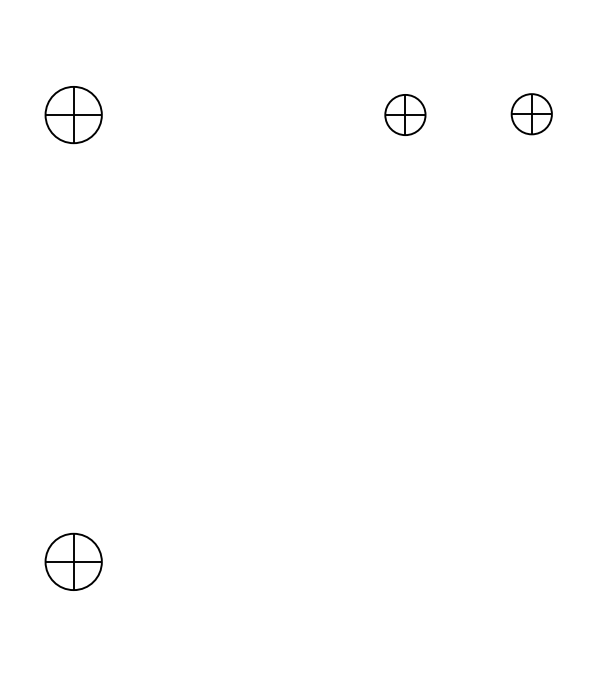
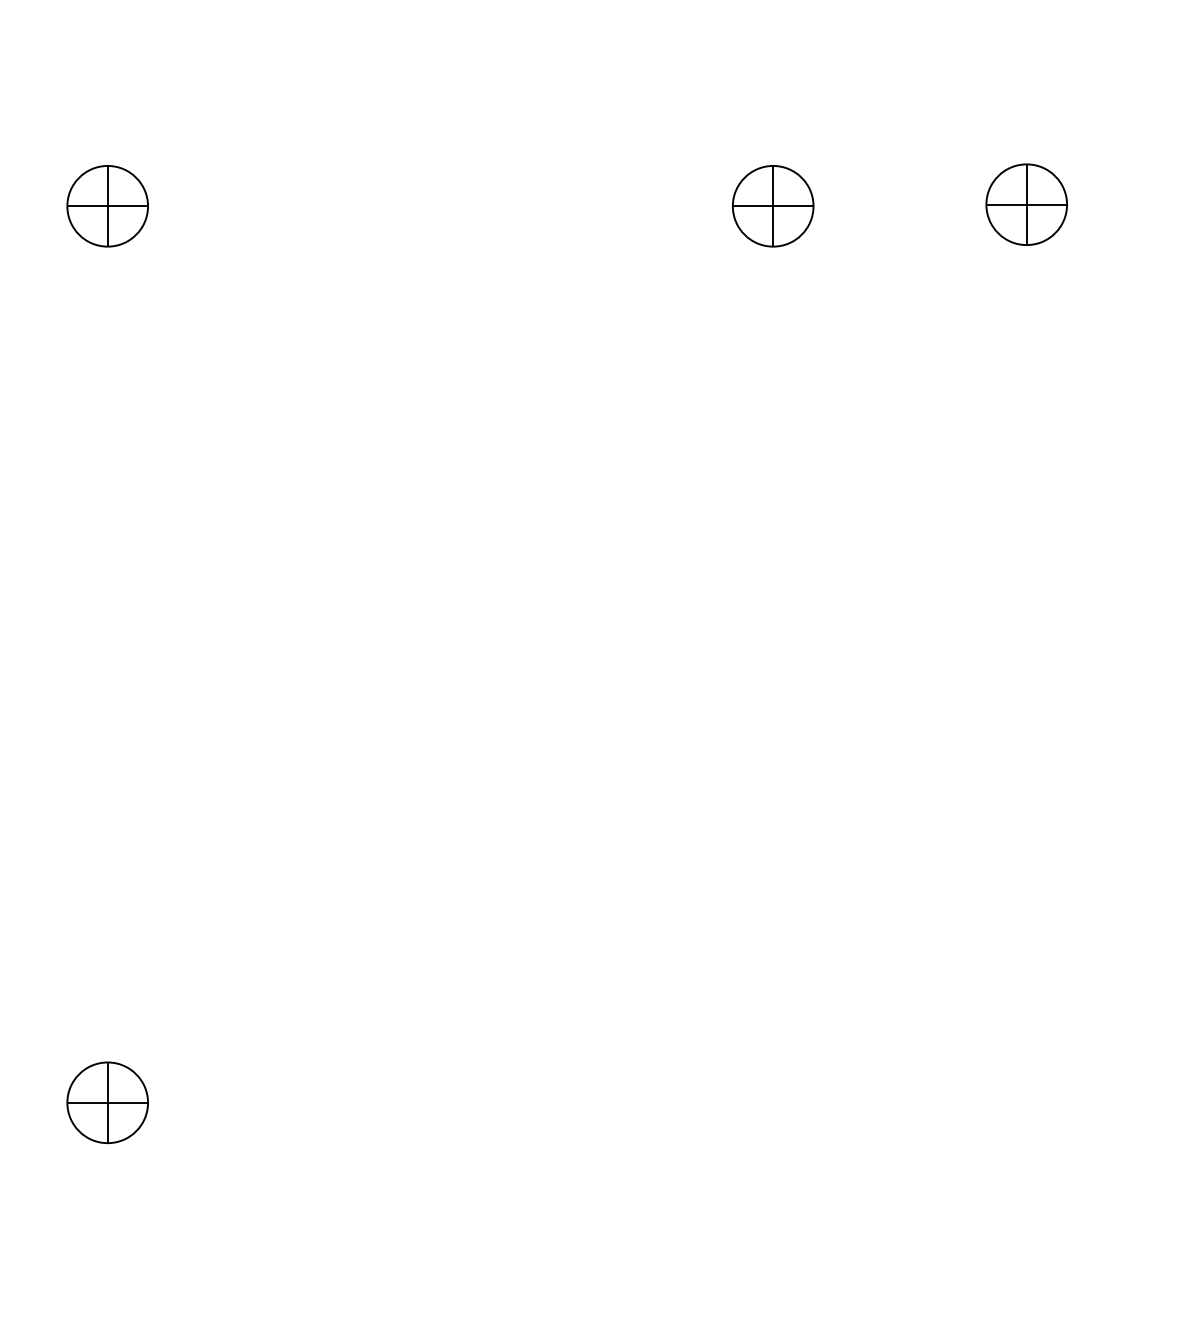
part: (73, 114) -> (107, 205), size x0.71
part: (73, 561) -> (107, 1101), size x0.71

